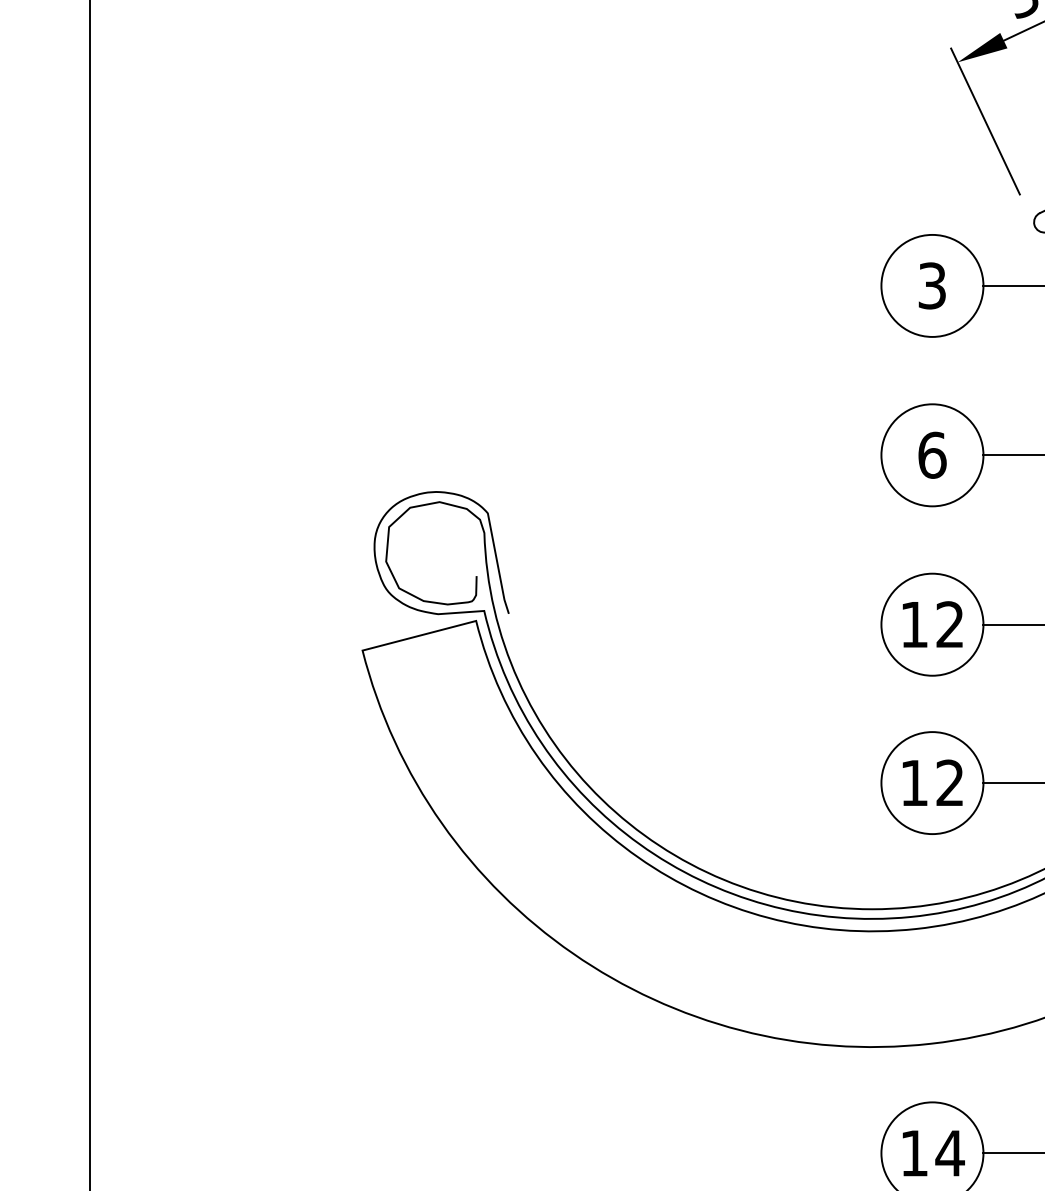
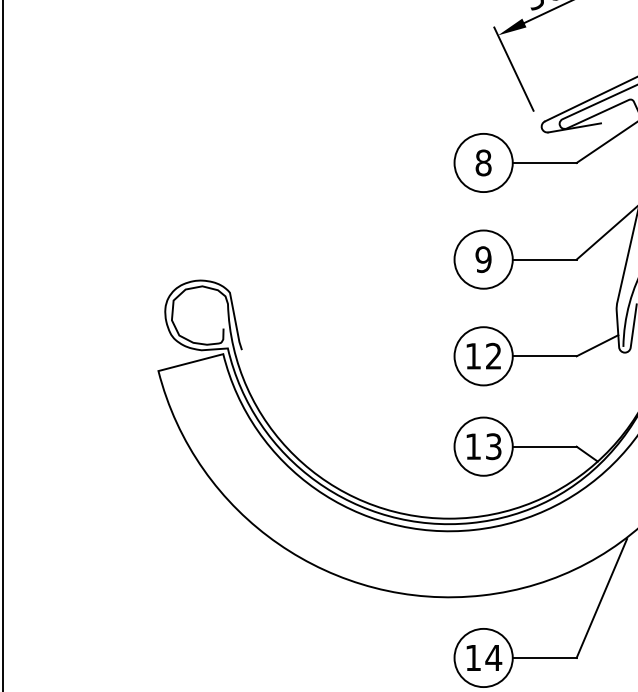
text: (932, 285) -> (483, 162), 3 -> 8
text: (932, 455) -> (483, 259), 6 -> 9
text: (949, 782) -> (493, 446), 12 -> 13

